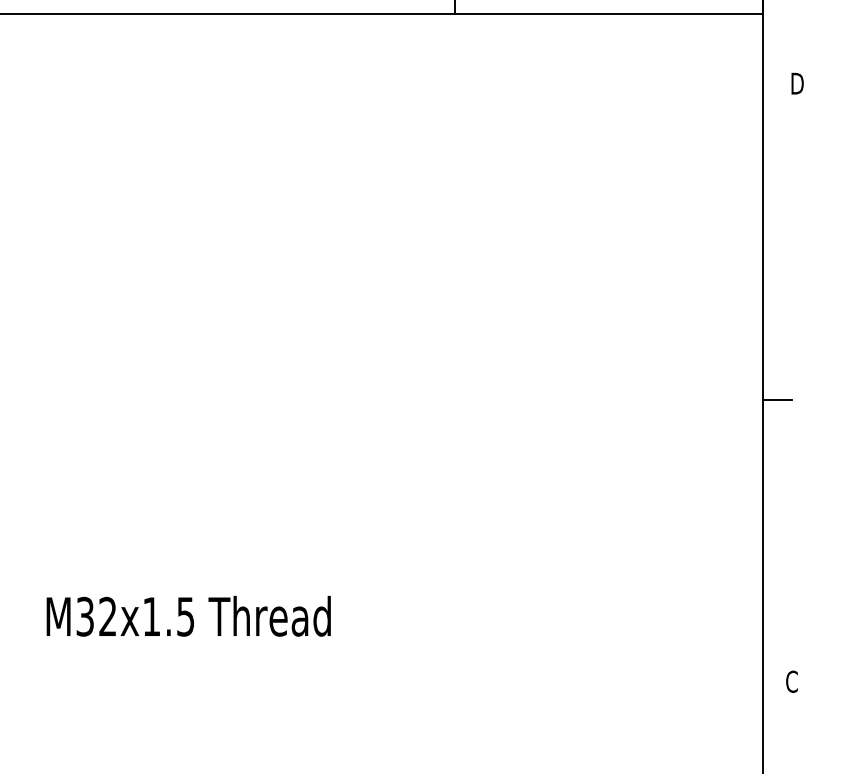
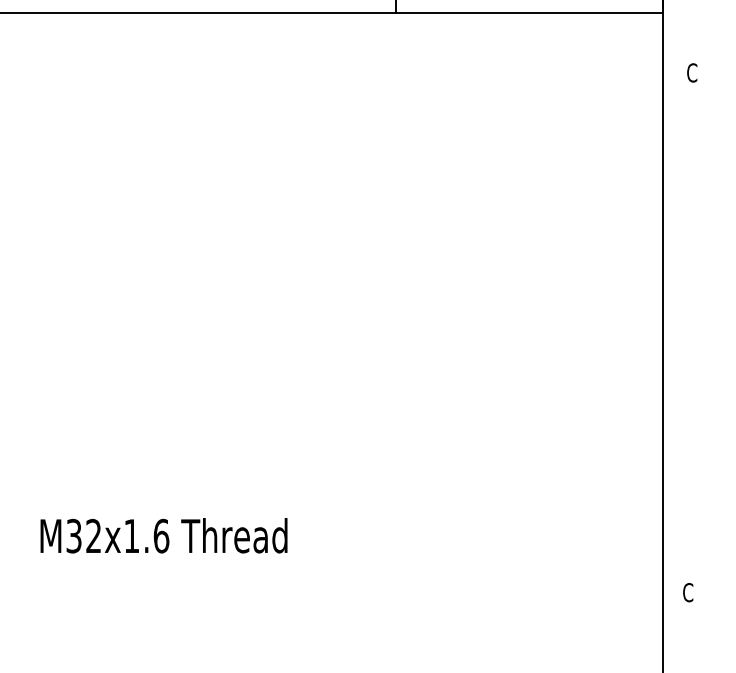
text: (796, 83) -> (692, 72), D -> C
line: (777, 400) -> (675, 348), removed
text: (185, 616) -> (161, 535), M32x1.5 -> M32x1.6

